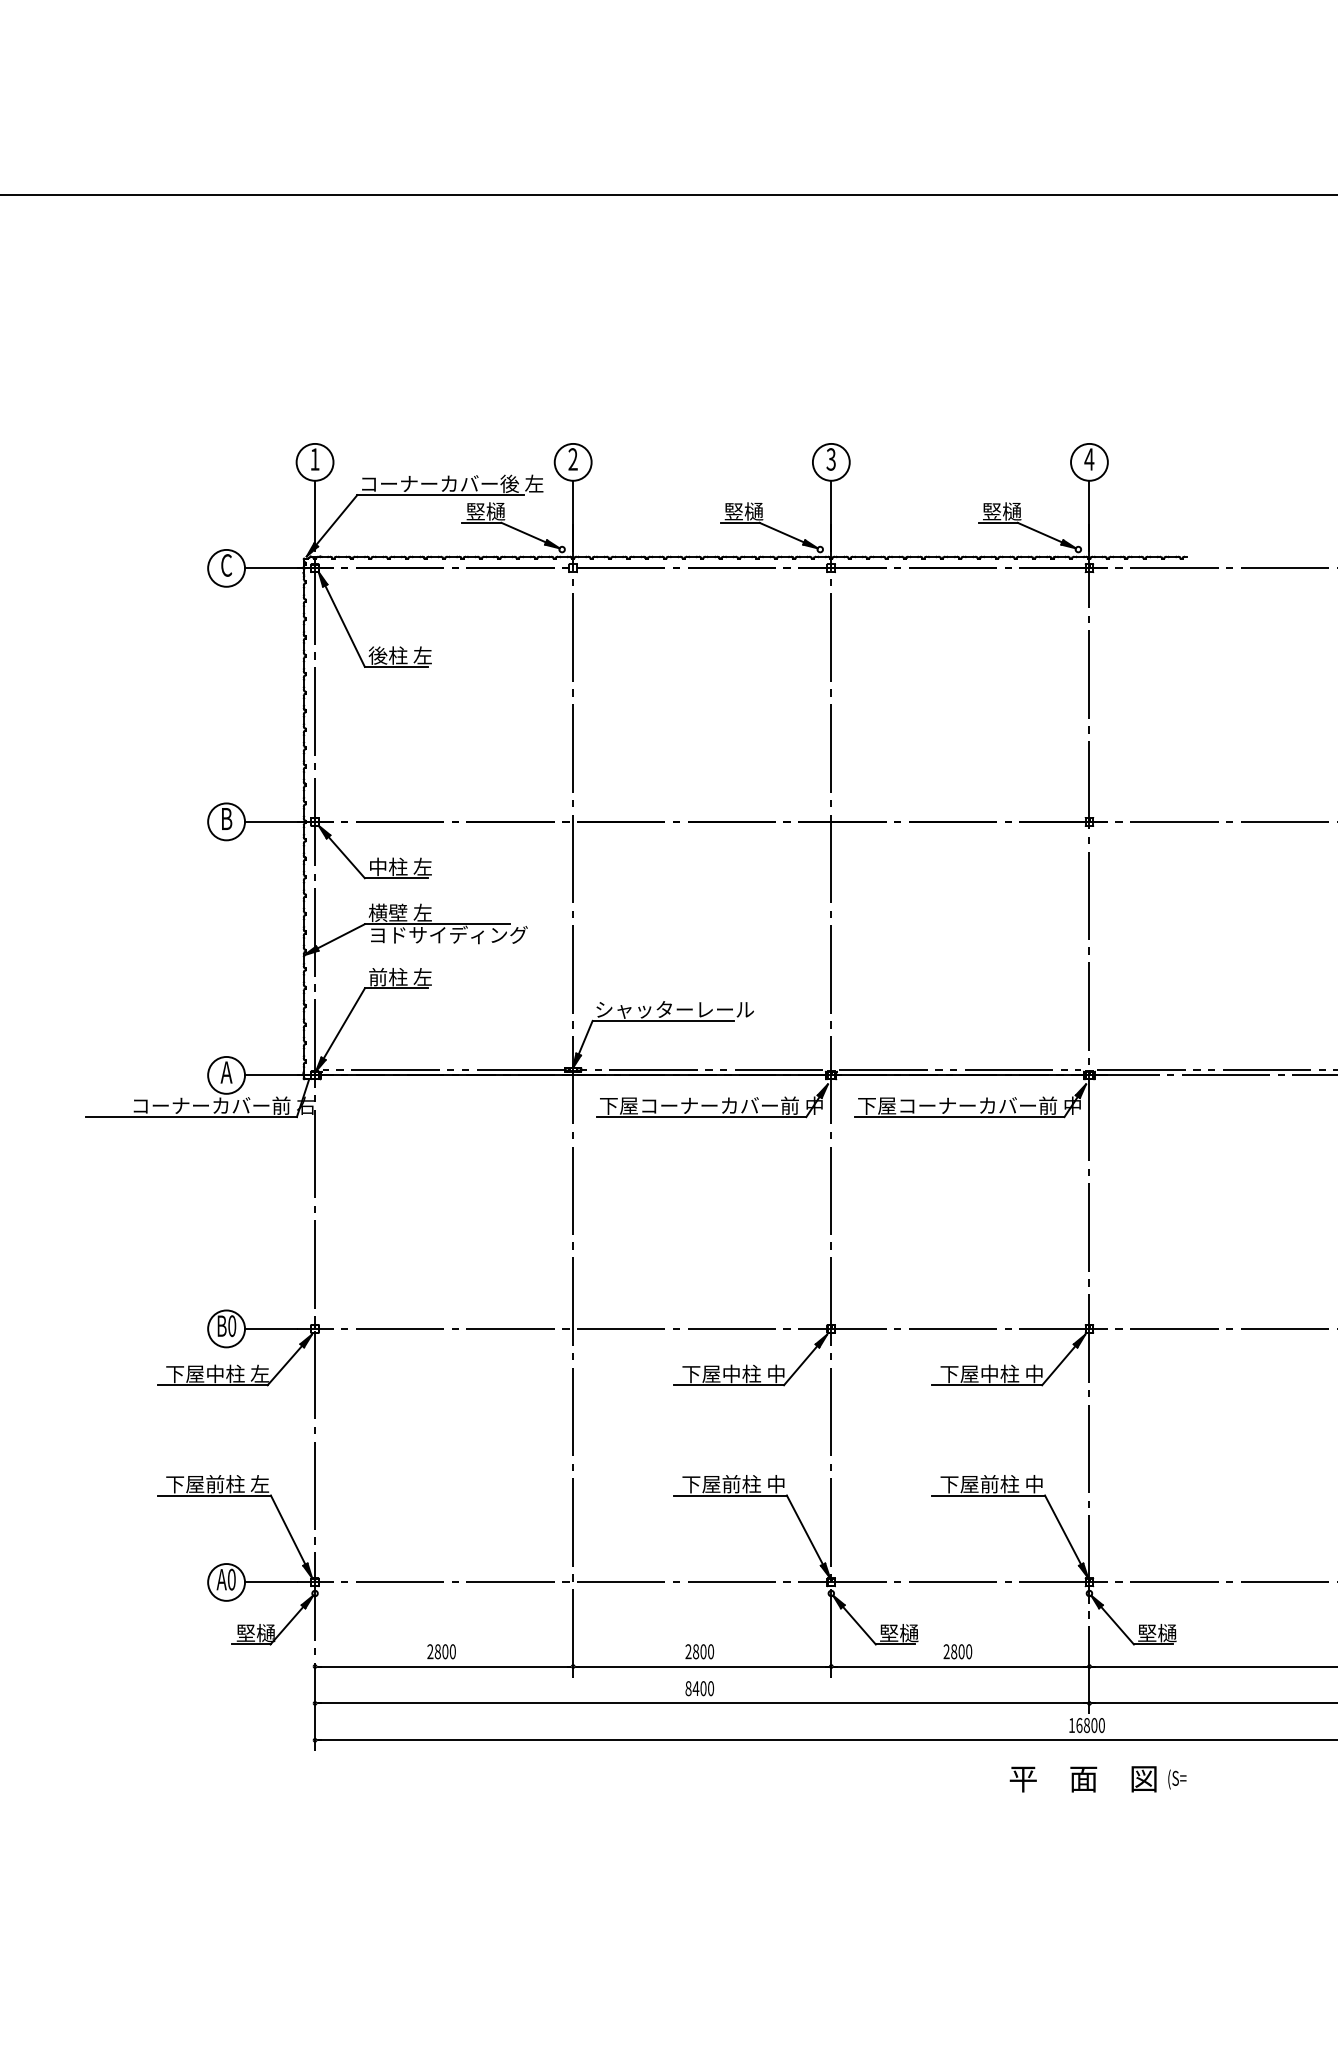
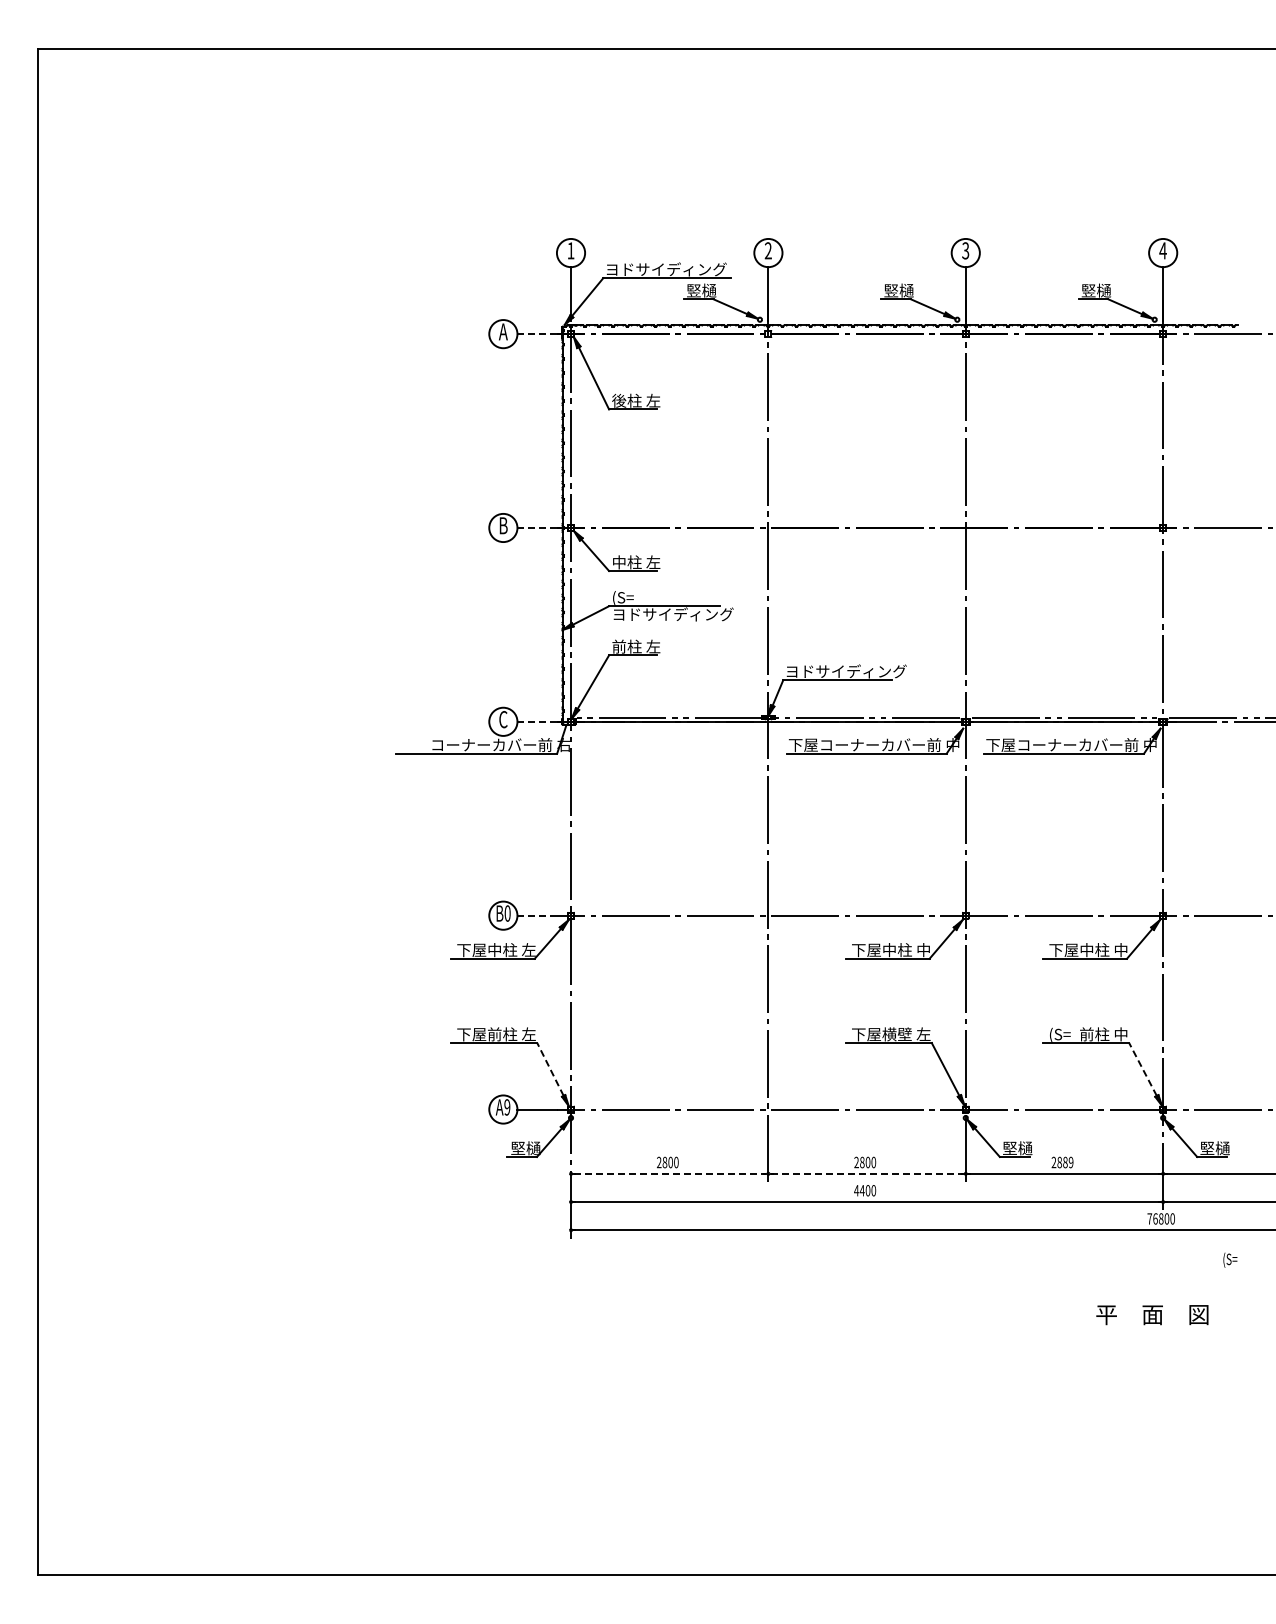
text: (451, 483) -> (675, 269), コーナーカバー後 左 -> ヨドサイディング
text: (226, 564) -> (503, 331), C -> A
line: (271, 568) -> (537, 334), solid -> dashed
line: (271, 821) -> (537, 527), solid -> dashed
text: (400, 912) -> (636, 597), 横壁 左 -> (S=
text: (675, 1009) -> (846, 671), シャッターレール -> ヨドサイディング
text: (225, 1072) -> (502, 719), A -> C
line: (271, 1074) -> (537, 721), solid -> dashed
line: (271, 1328) -> (537, 915), solid -> dashed
text: (753, 1484) -> (906, 1034), 前柱 中 -> 横壁 左
text: (959, 1484) -> (1063, 1034), 下屋 -> (S=
line: (288, 1530) -> (550, 1069), solid -> dashed
line: (1063, 1530) -> (1143, 1069), solid -> dashed
text: (231, 1579) -> (507, 1107), A0 -> A9
text: (965, 1651) -> (1068, 1162), 2800 -> 2889
line: (443, 1666) -> (669, 1173), solid -> dashed
line: (702, 1666) -> (867, 1173), solid -> dashed
text: (688, 1688) -> (856, 1190), 8400 -> 4400
text: (1071, 1724) -> (1149, 1218), 16800 -> 76800
text: (1083, 1779) -> (1152, 1315), moved

